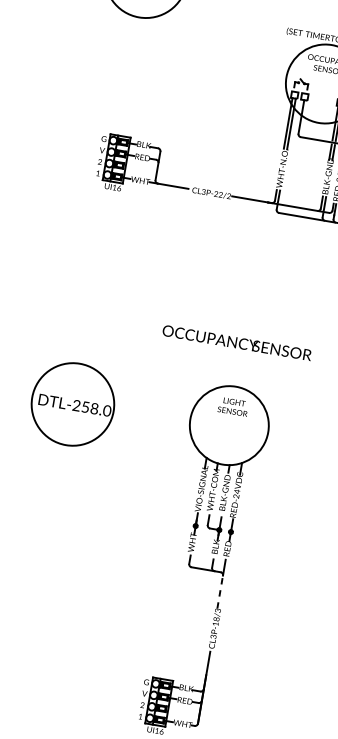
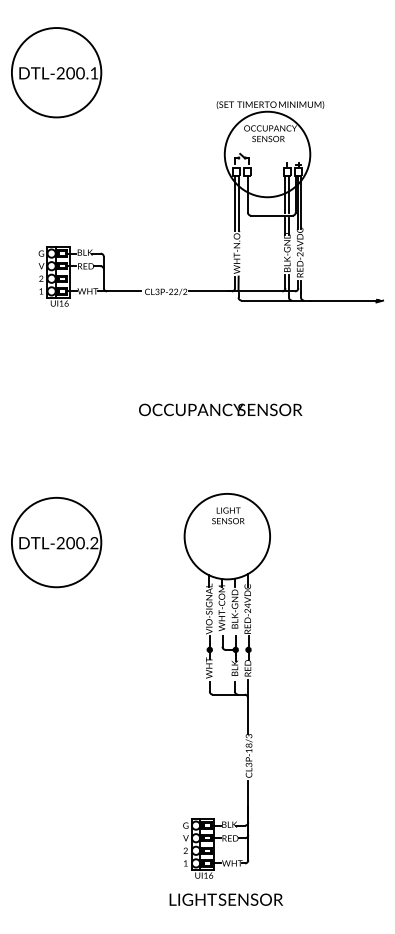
text: (237, 342) -> (220, 409), moved
text: (96, 409) -> (82, 543), DTL-258.0 -> DTL-200.2
line: (219, 591) -> (247, 715), dashed -> solid

